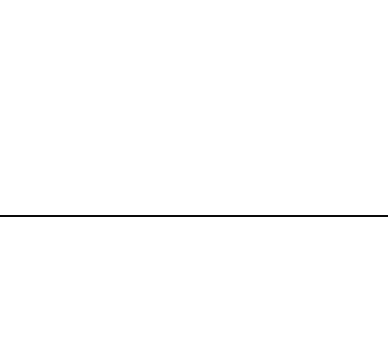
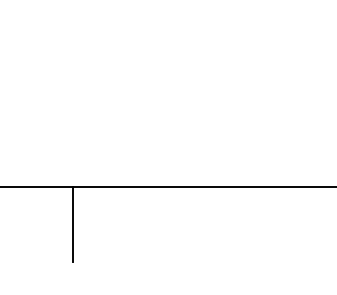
line: (84, 258) -> (73, 224), added

